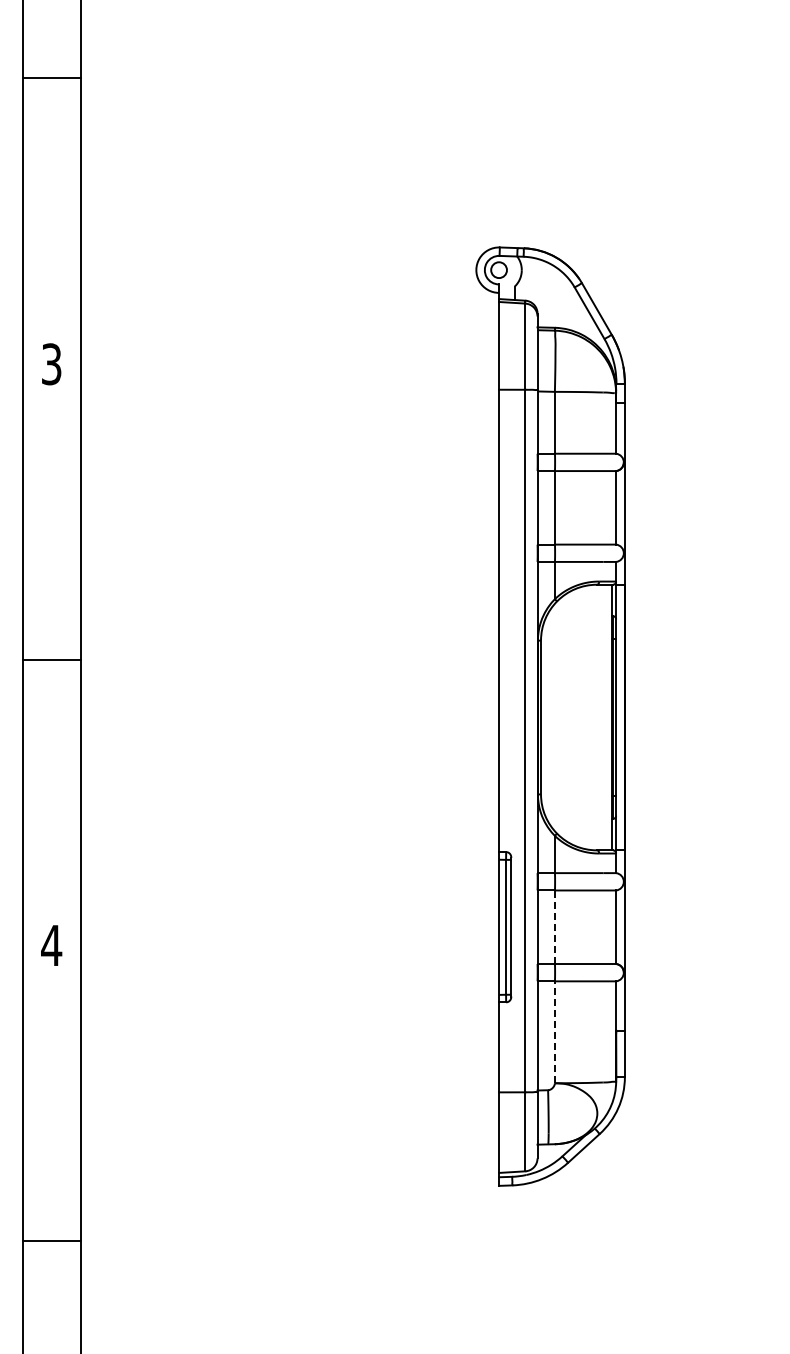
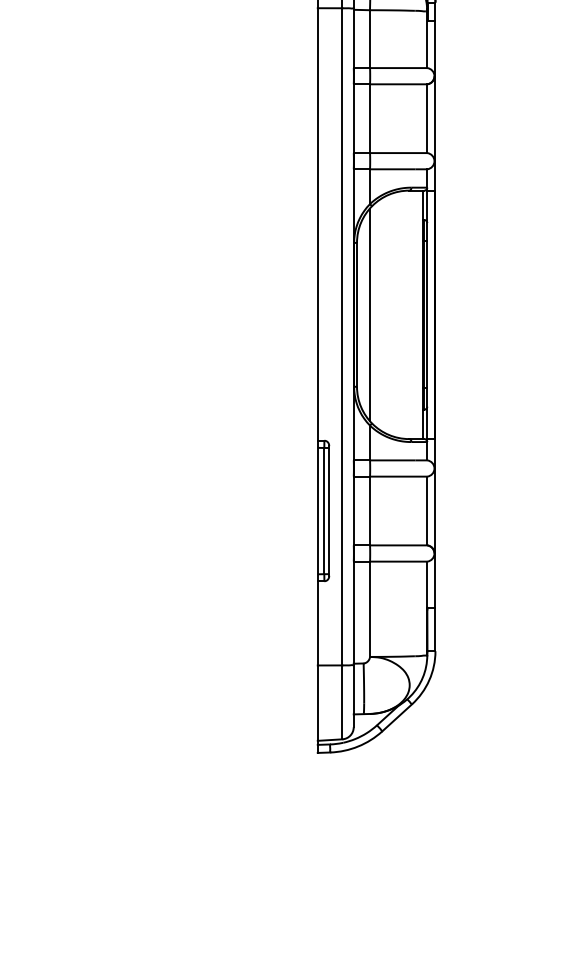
line: (554, 717) -> (369, 314), added
line: (554, 927) -> (369, 511), dashed -> solid
line: (554, 1032) -> (369, 609), dashed -> solid

